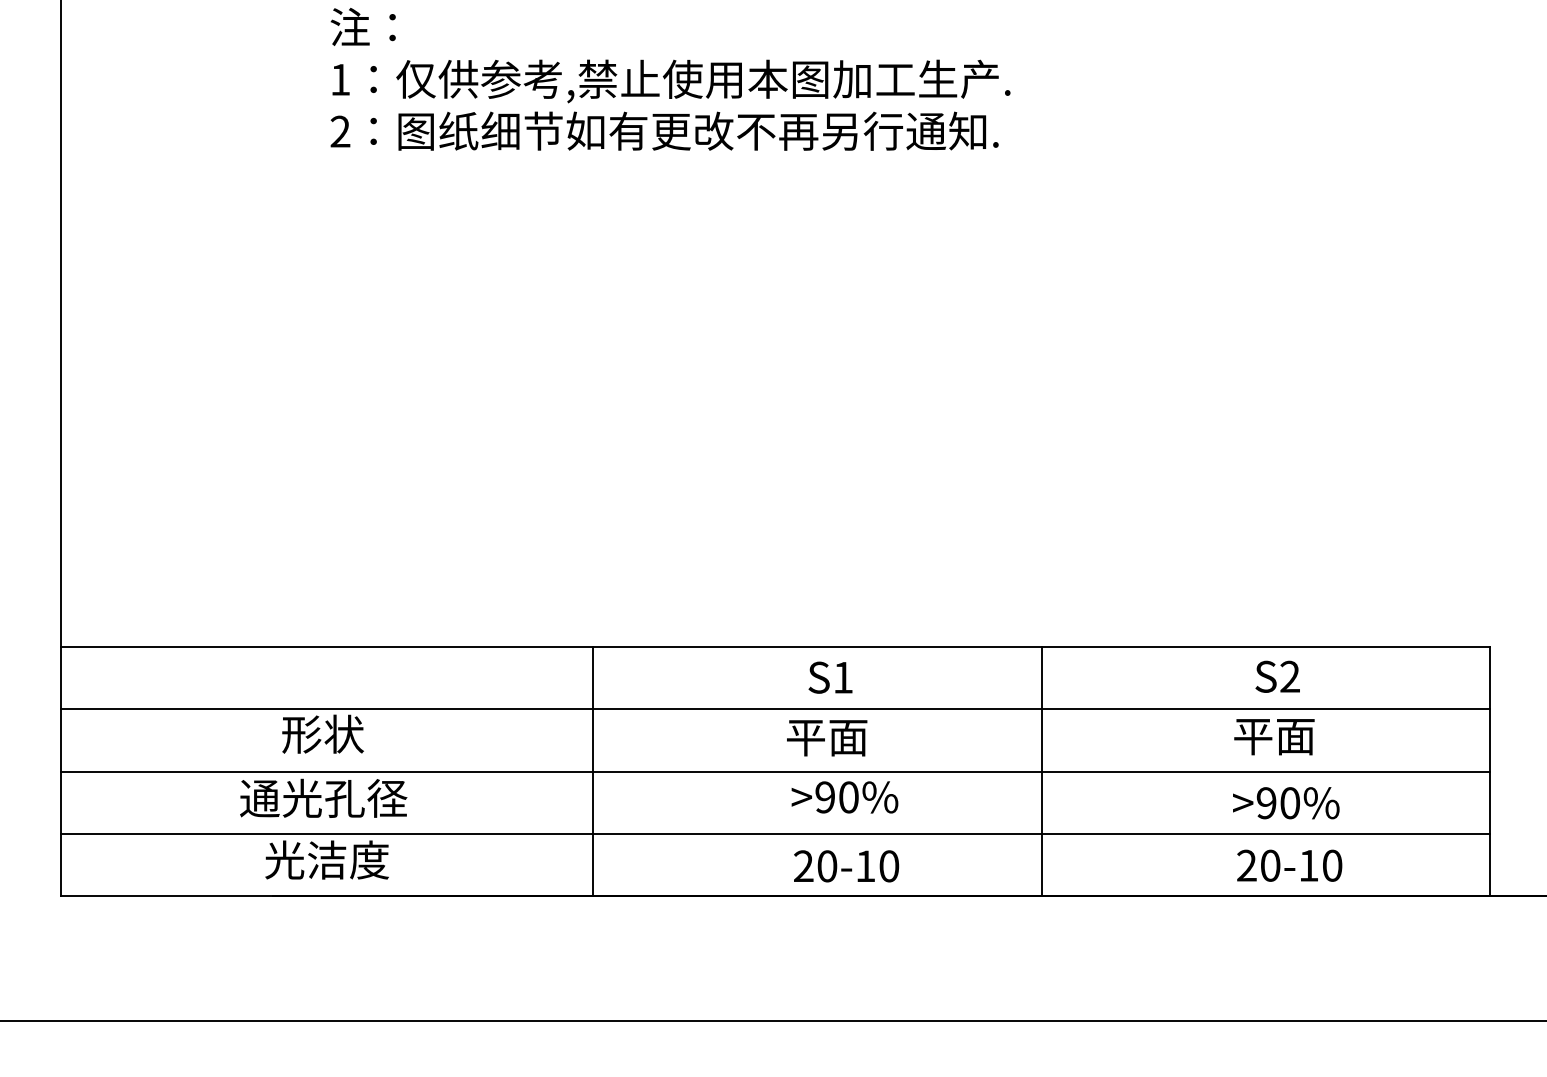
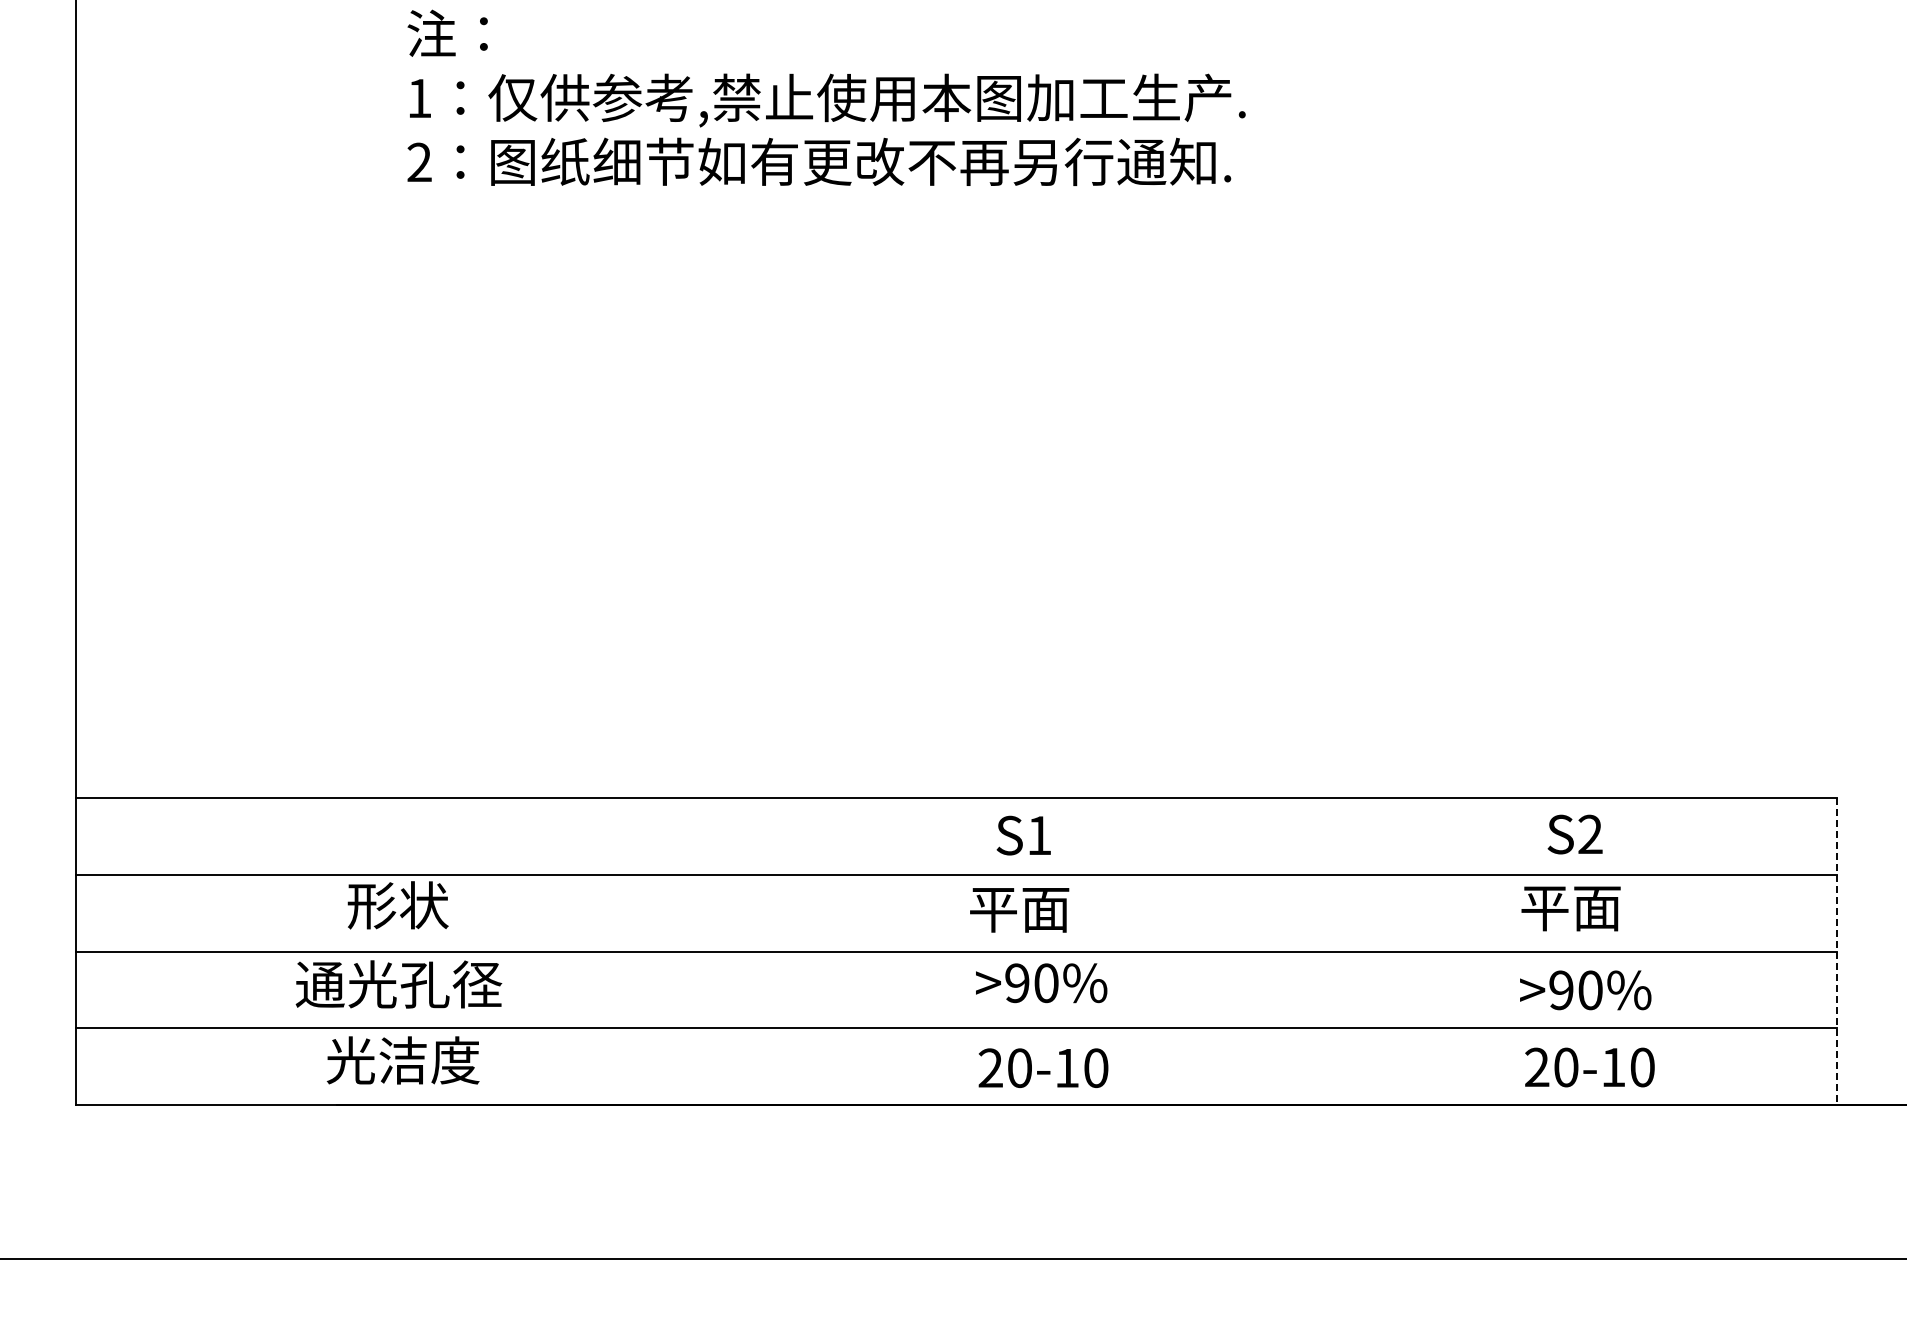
line: (592, 771) -> (730, 951), removed
line: (1041, 771) -> (1283, 951), removed
line: (1490, 771) -> (1837, 951), solid -> dashed

